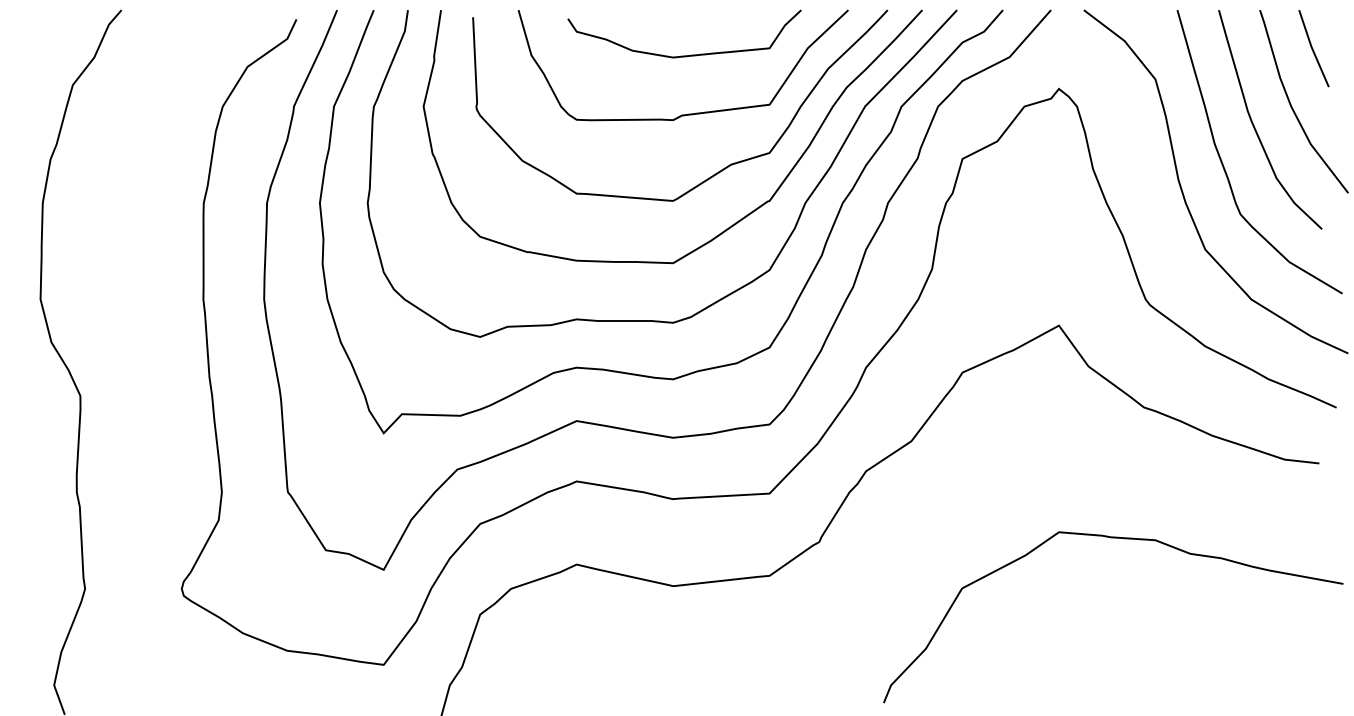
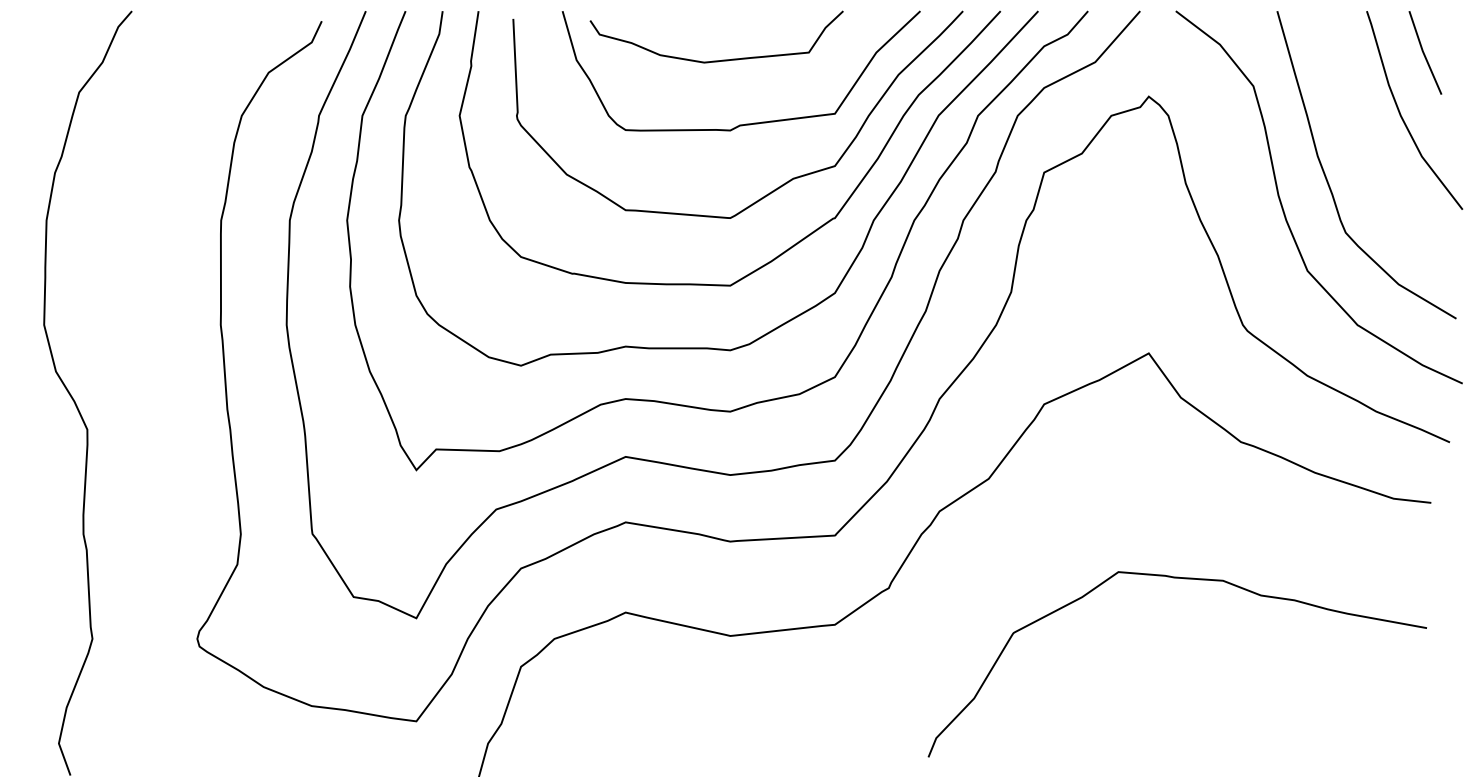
curve: (690, 54) -> (723, 59), moved
curve: (1255, 127) -> (1361, 138), removed
curve: (1124, 539) -> (1189, 579), moved

